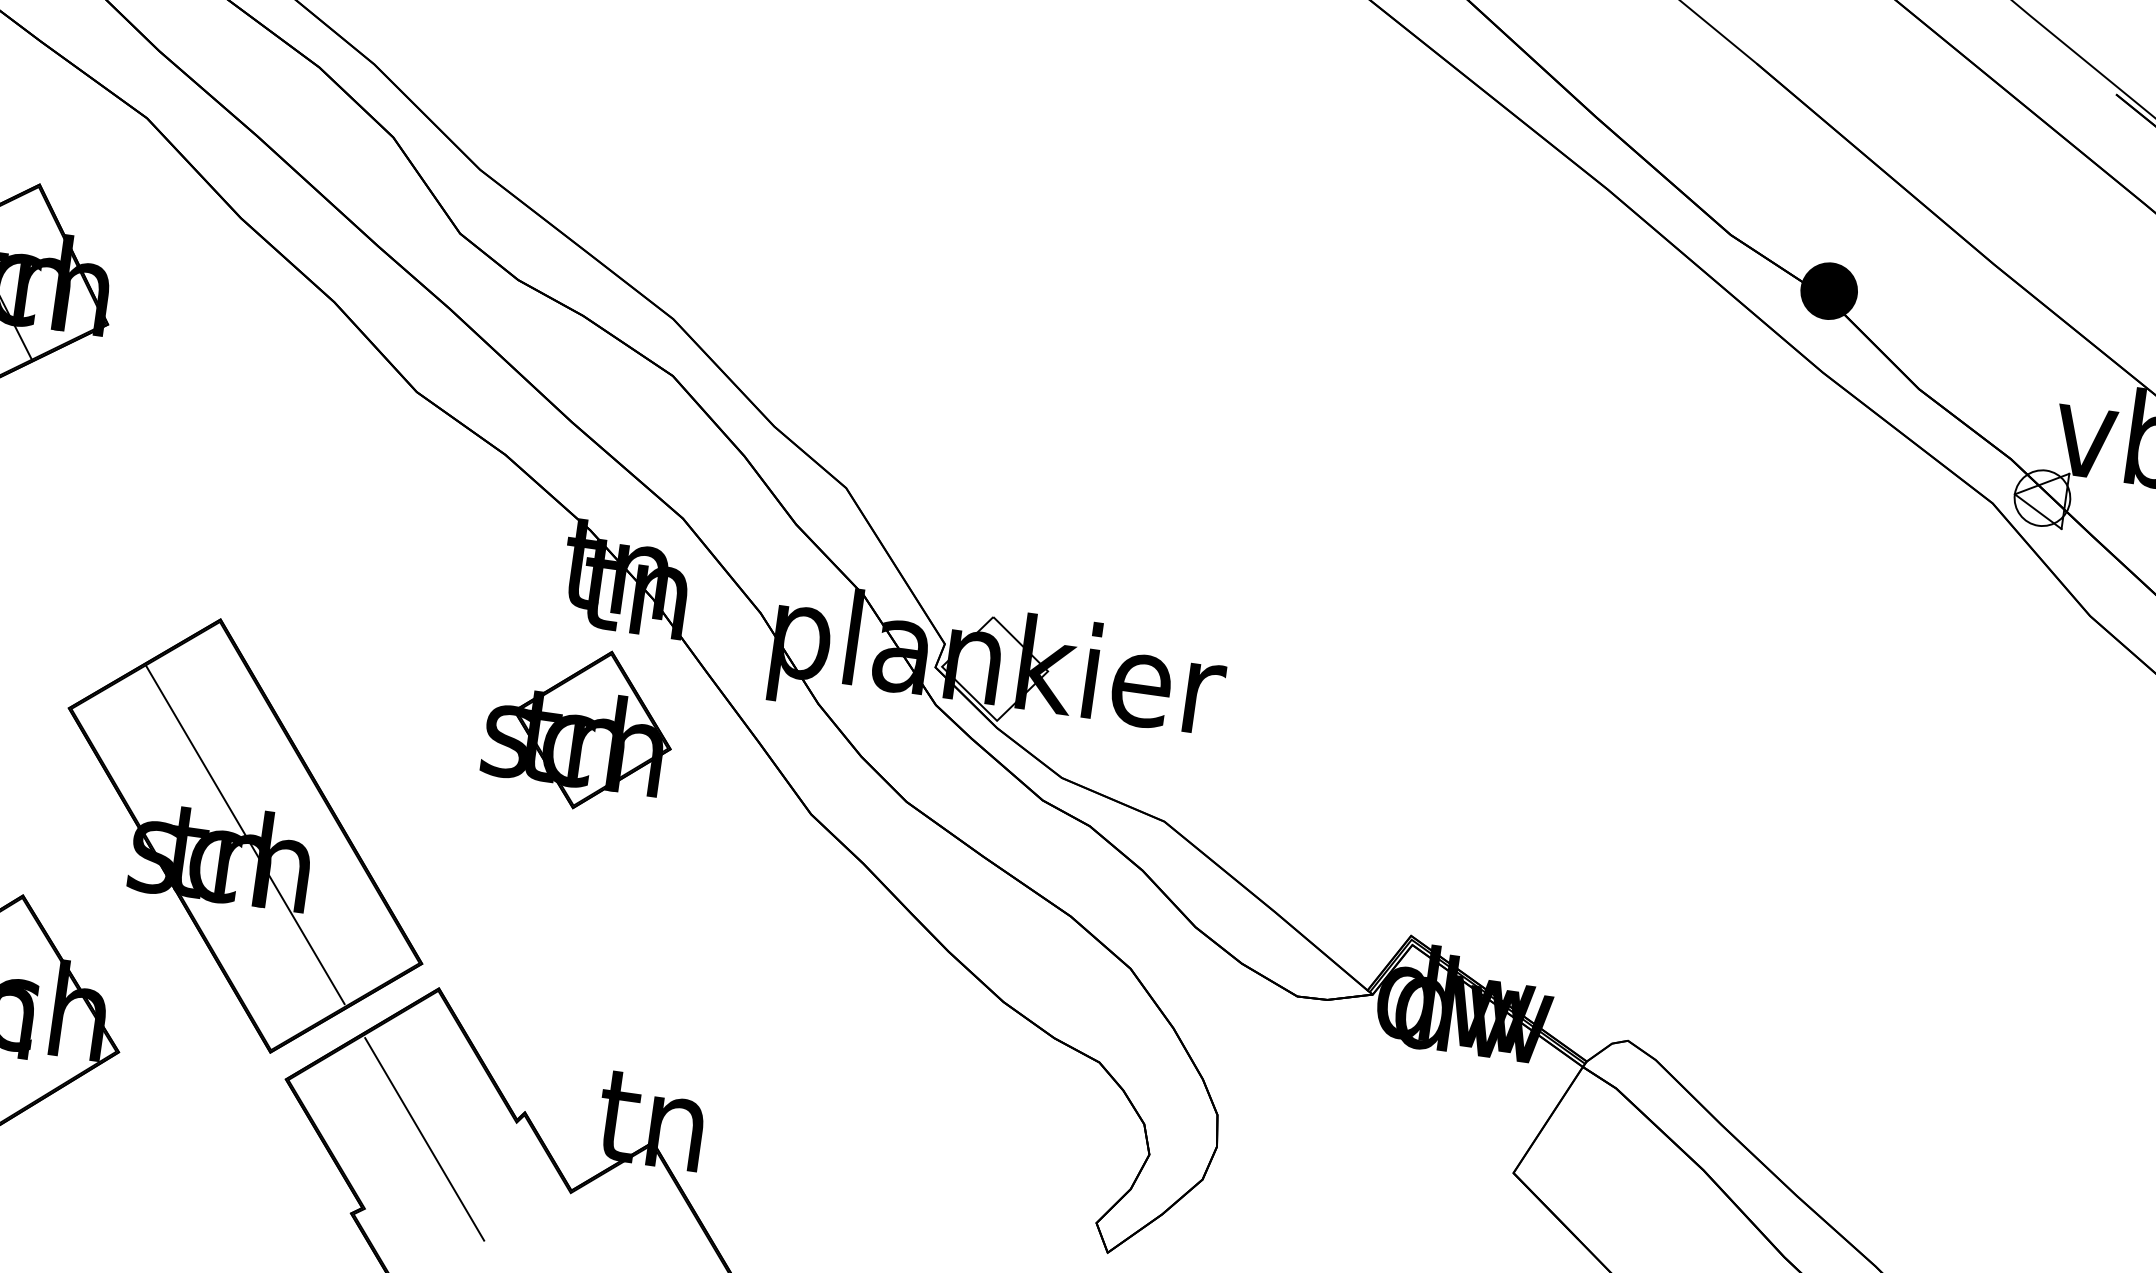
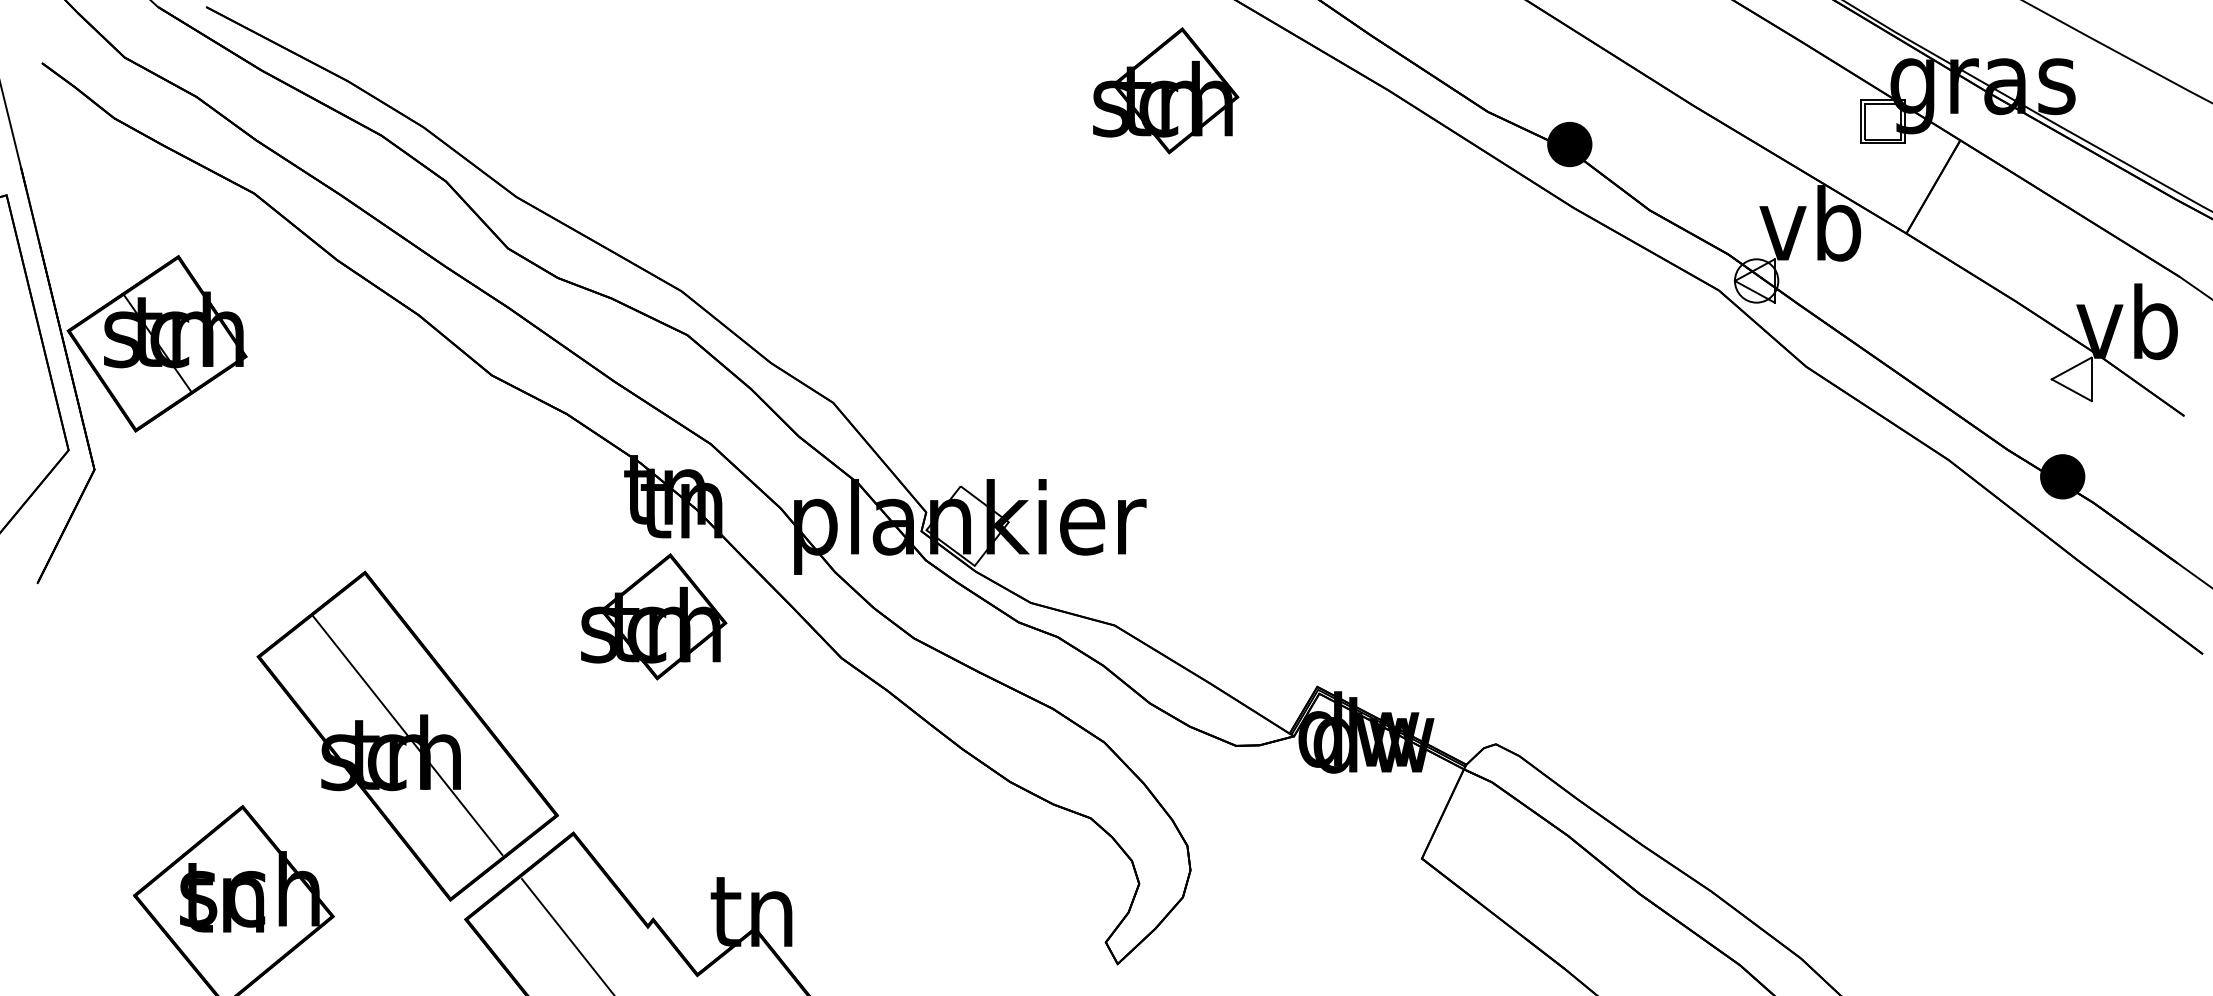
part: (1325, 150) -> (1166, 90), added

